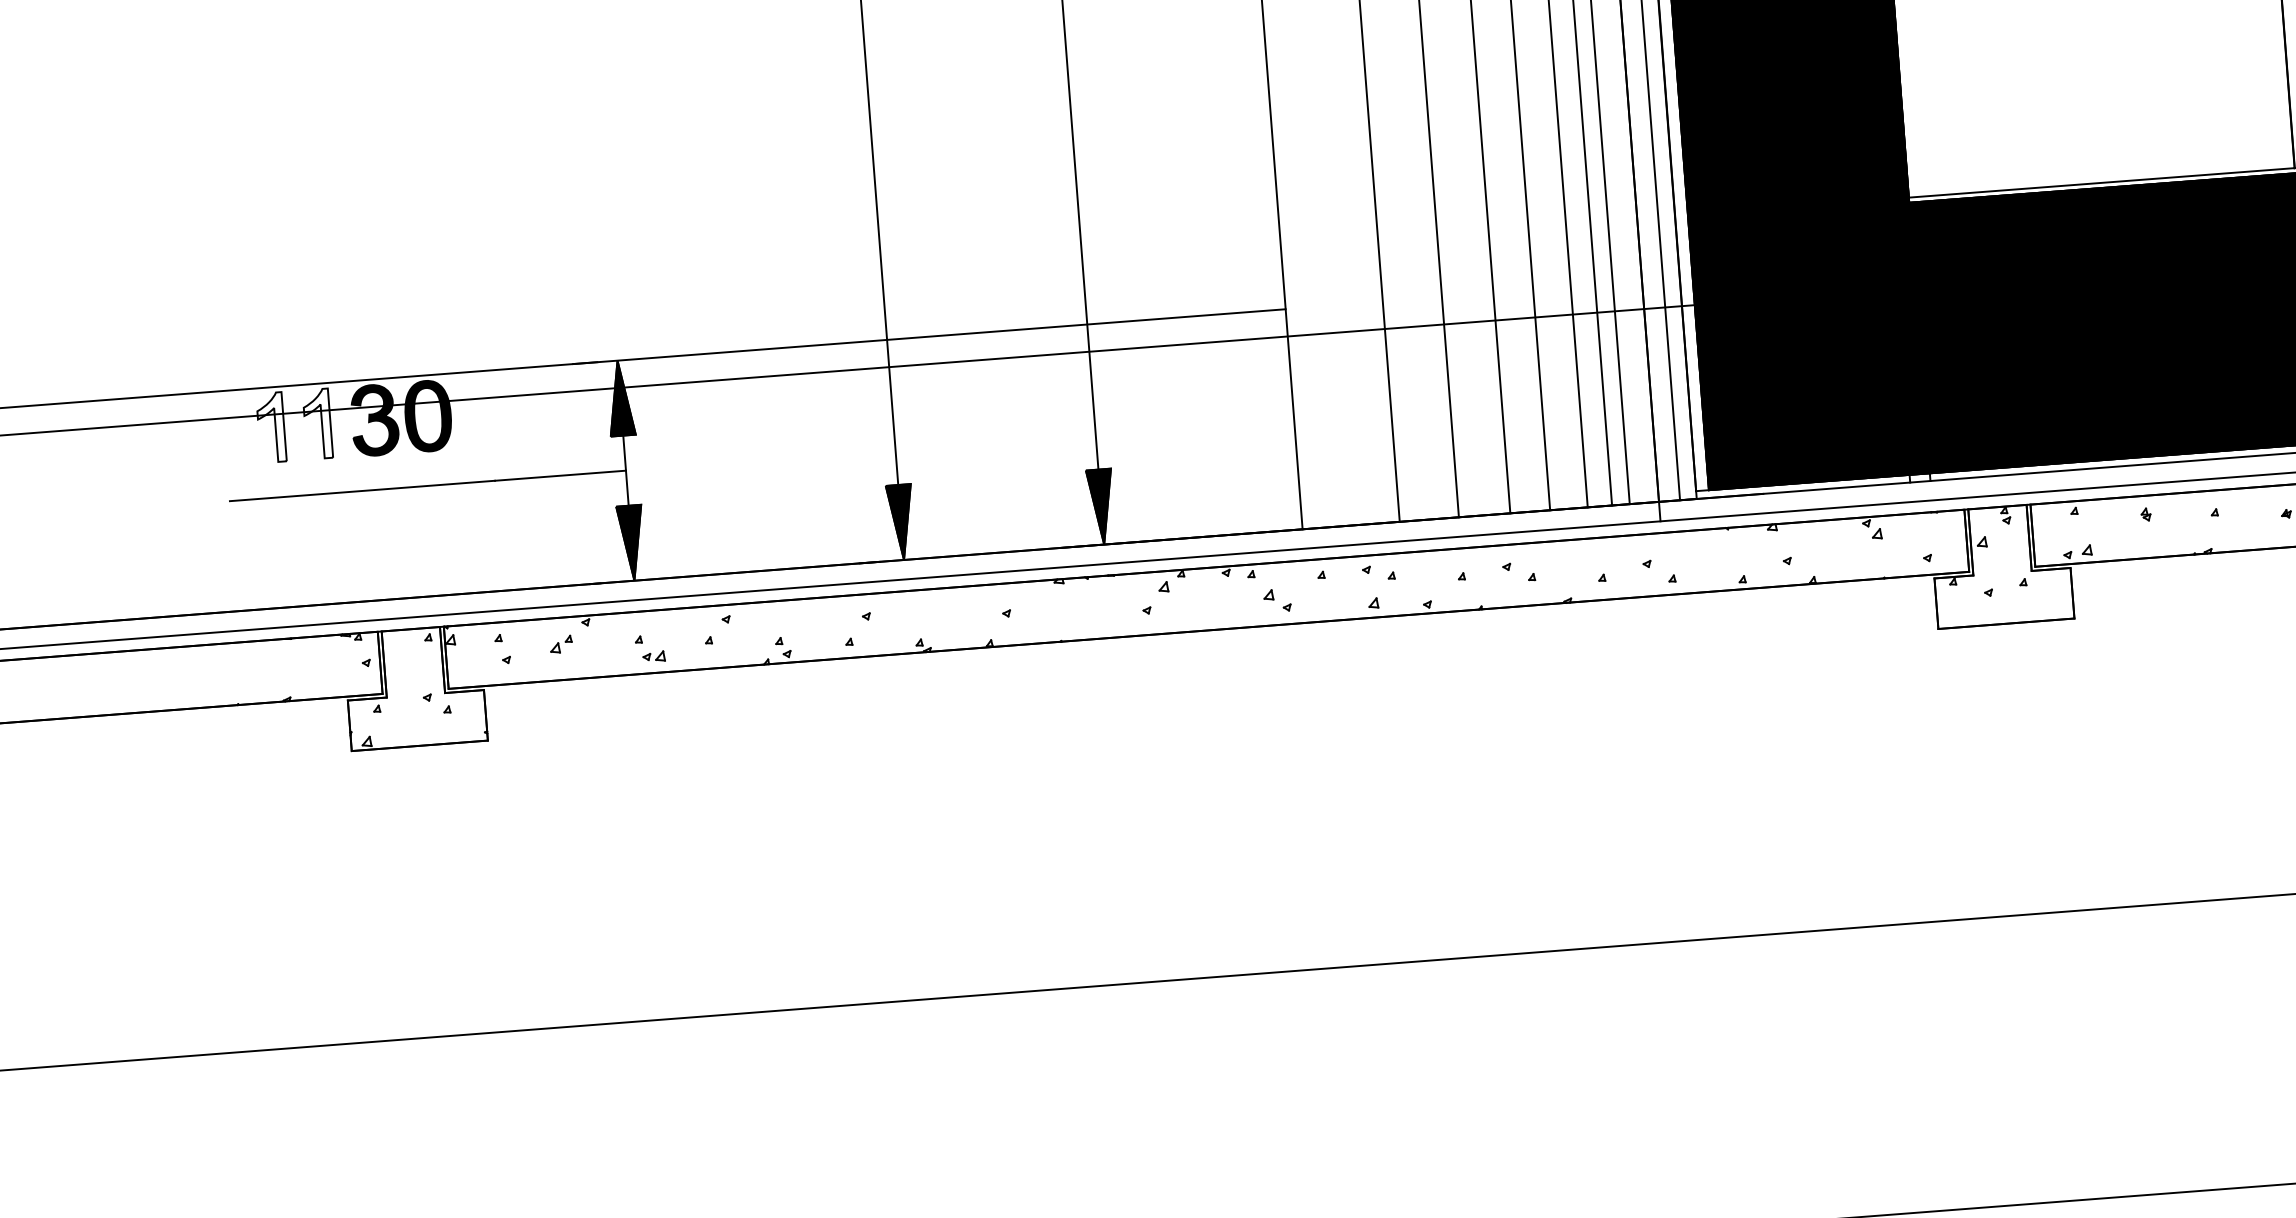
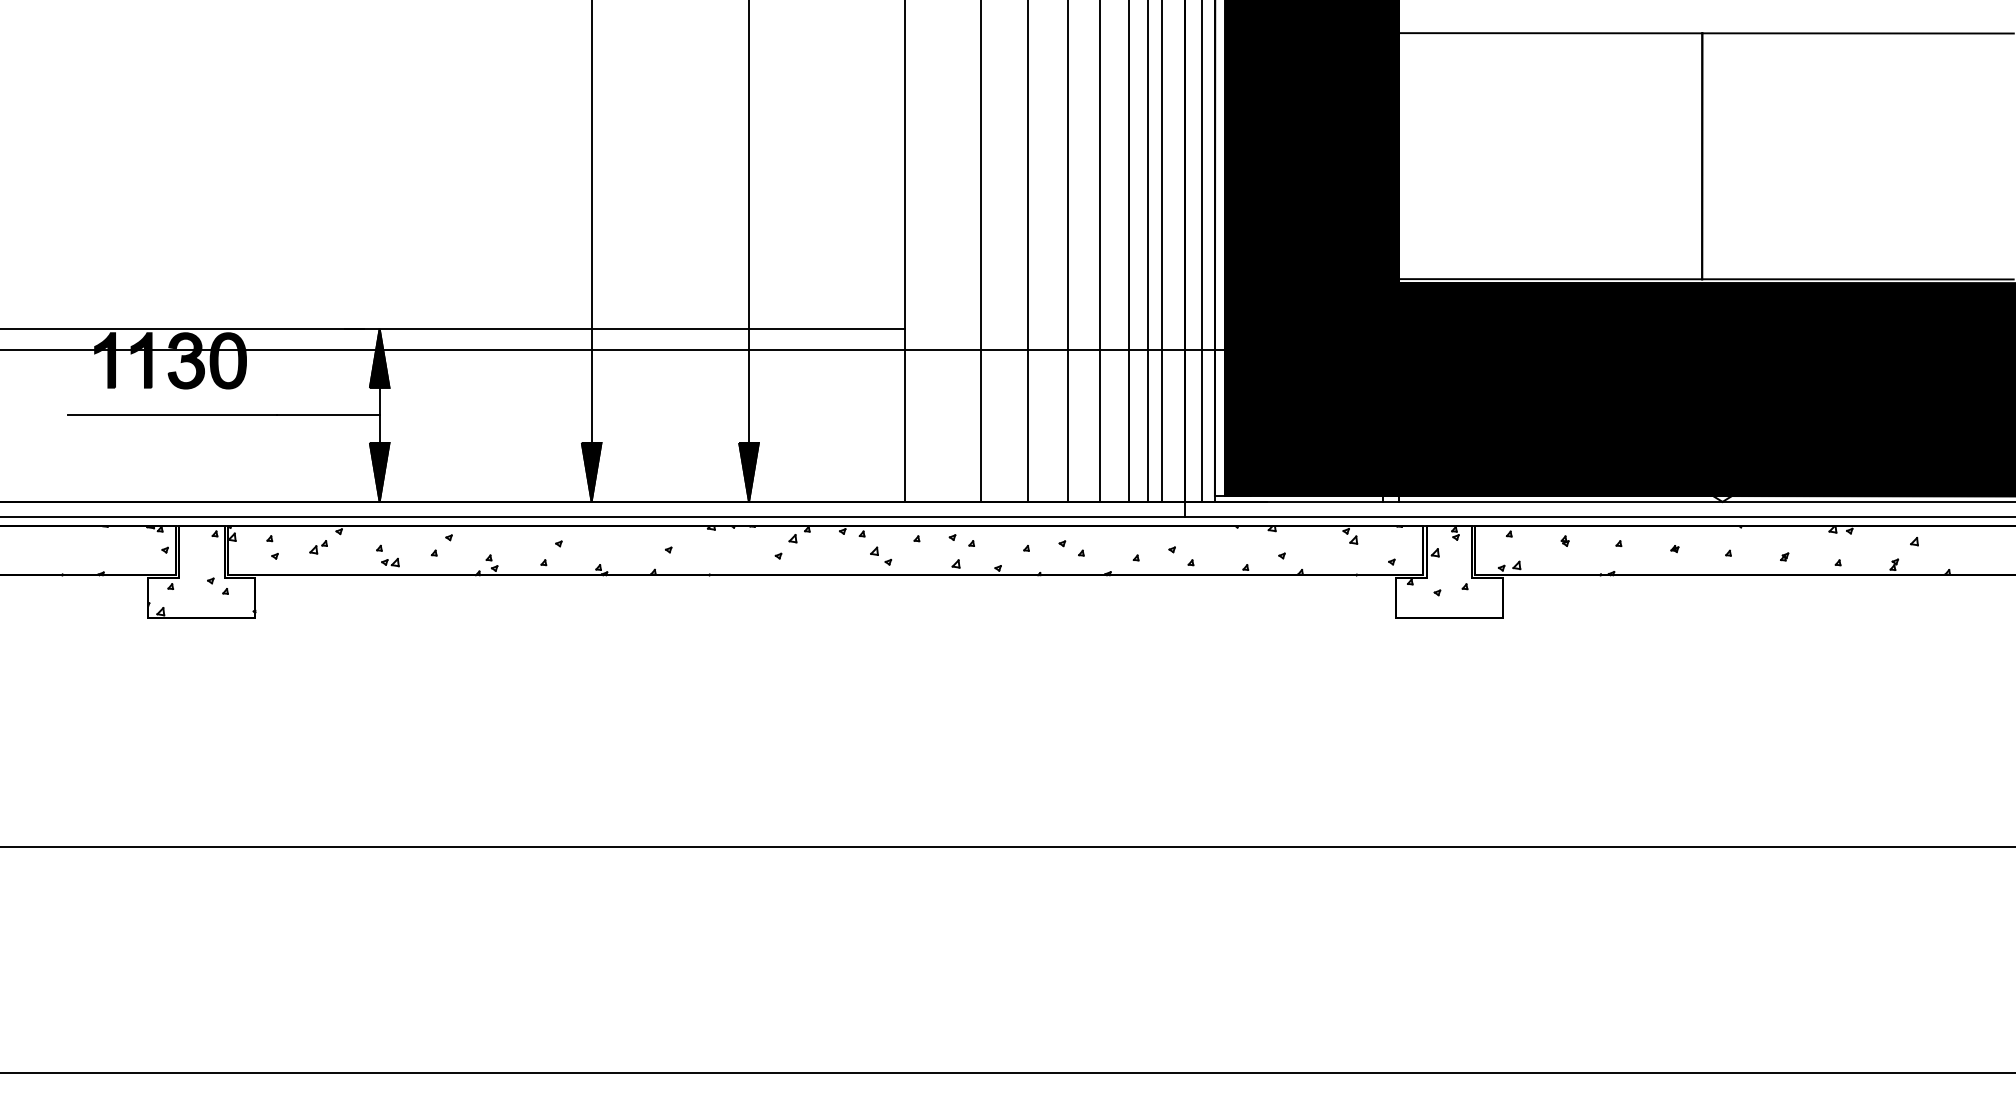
fill: (317, 424) -> (141, 360), added
fill: (271, 427) -> (105, 360), added

